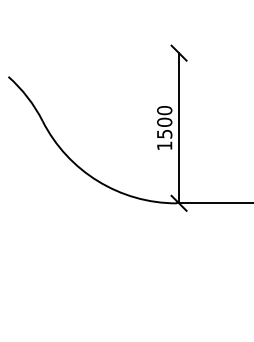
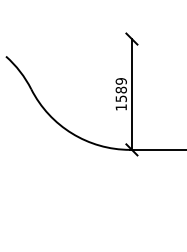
text: (164, 116) -> (121, 85), 1500 -> 1589

